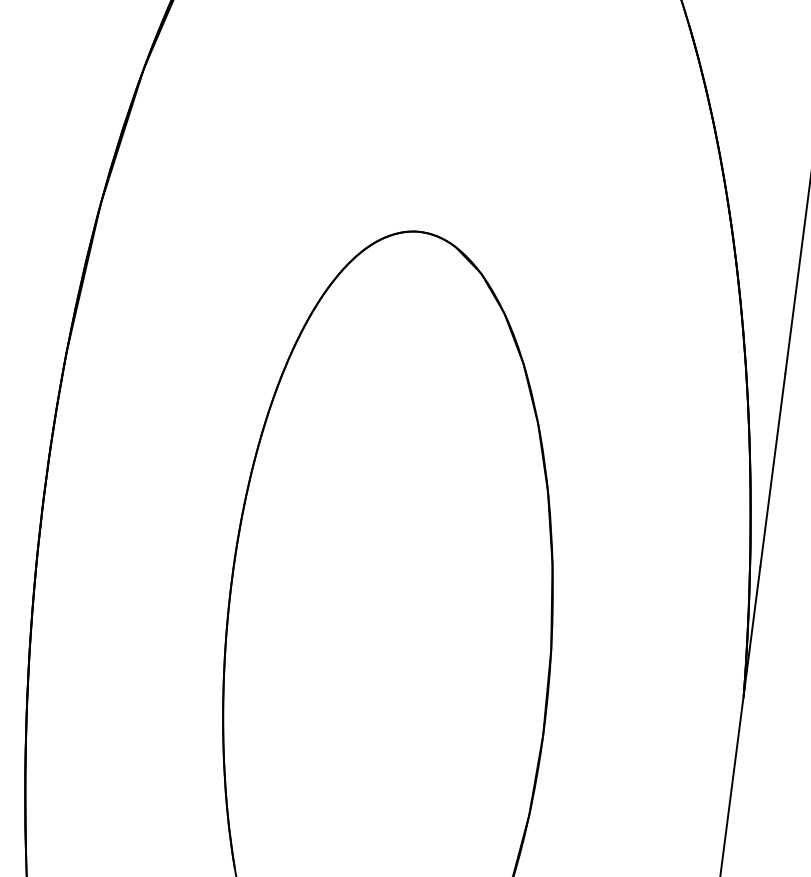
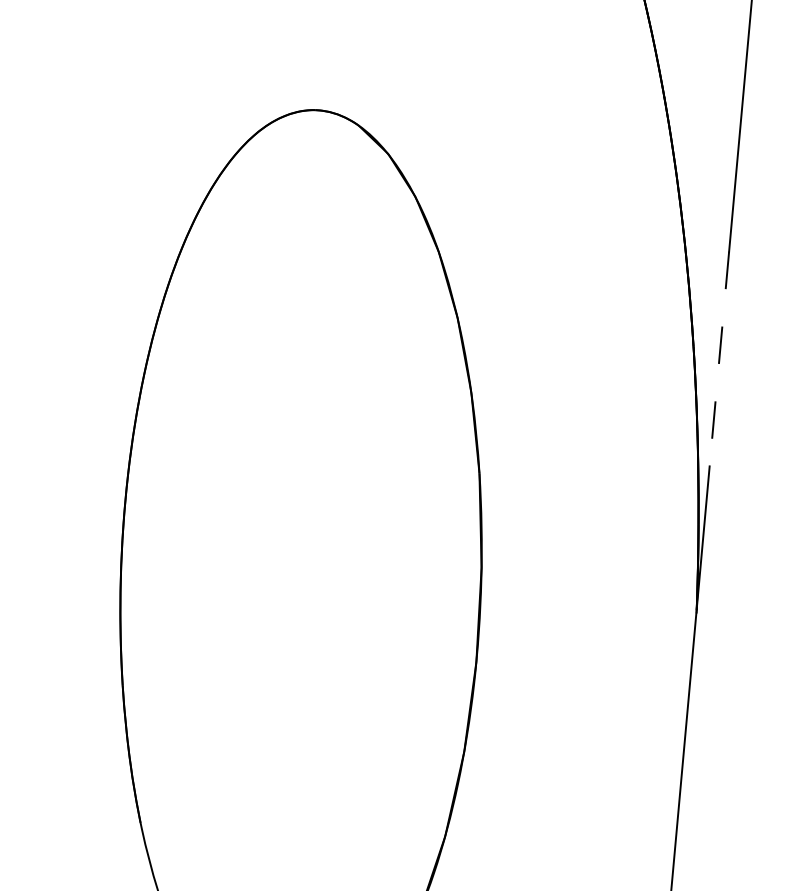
line: (772, 470) -> (718, 359), solid -> dashed

